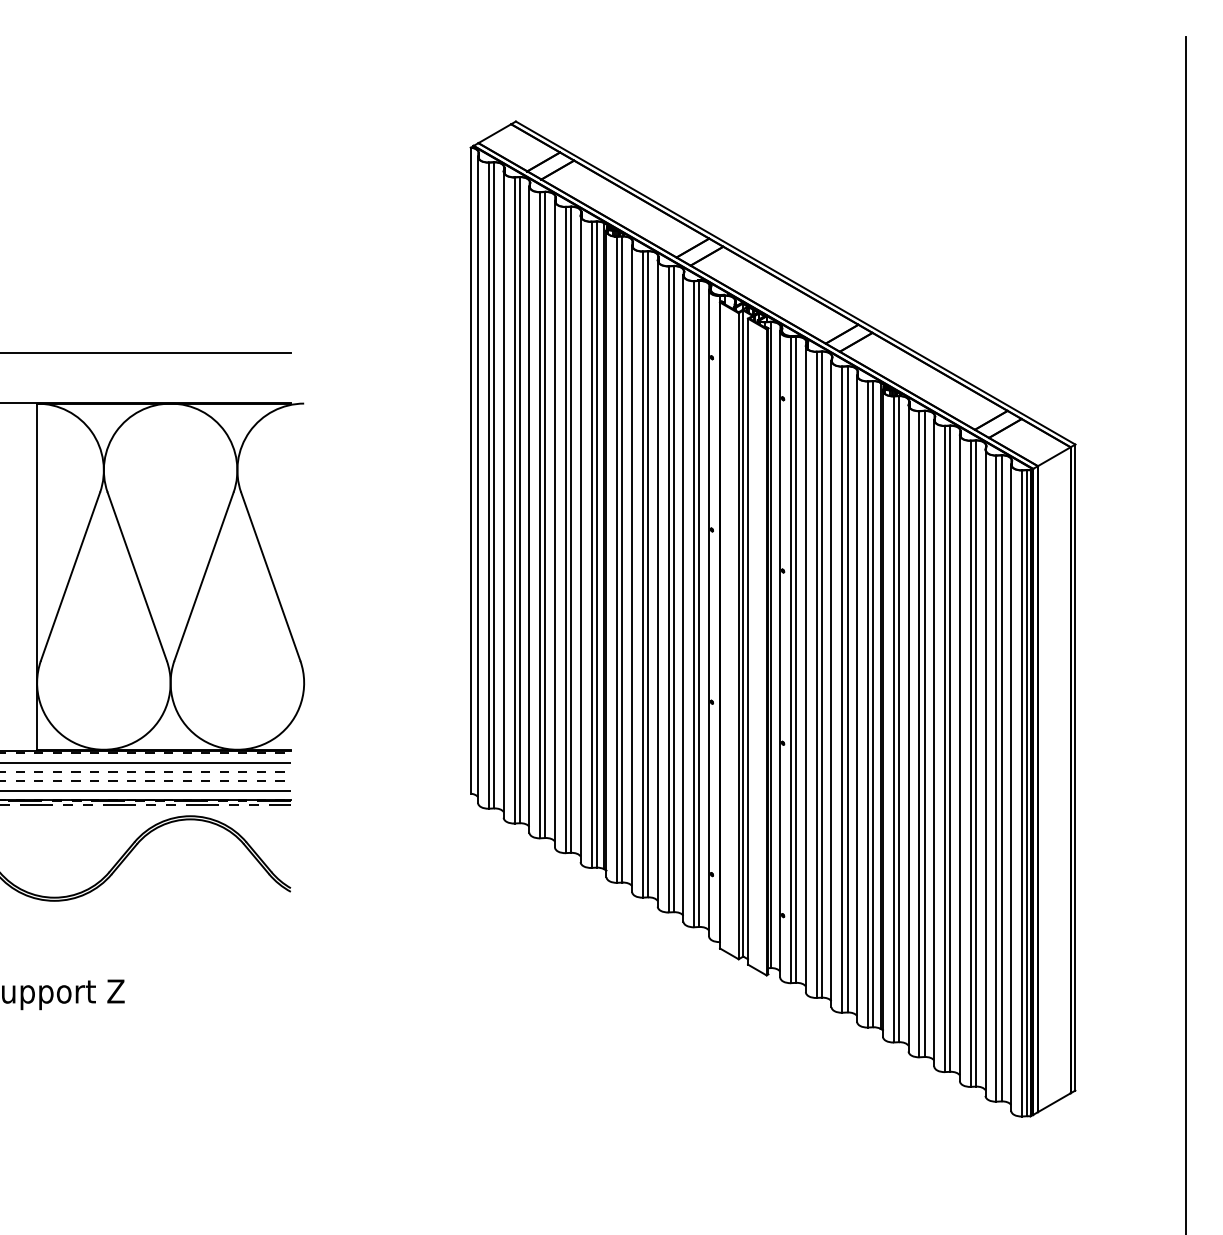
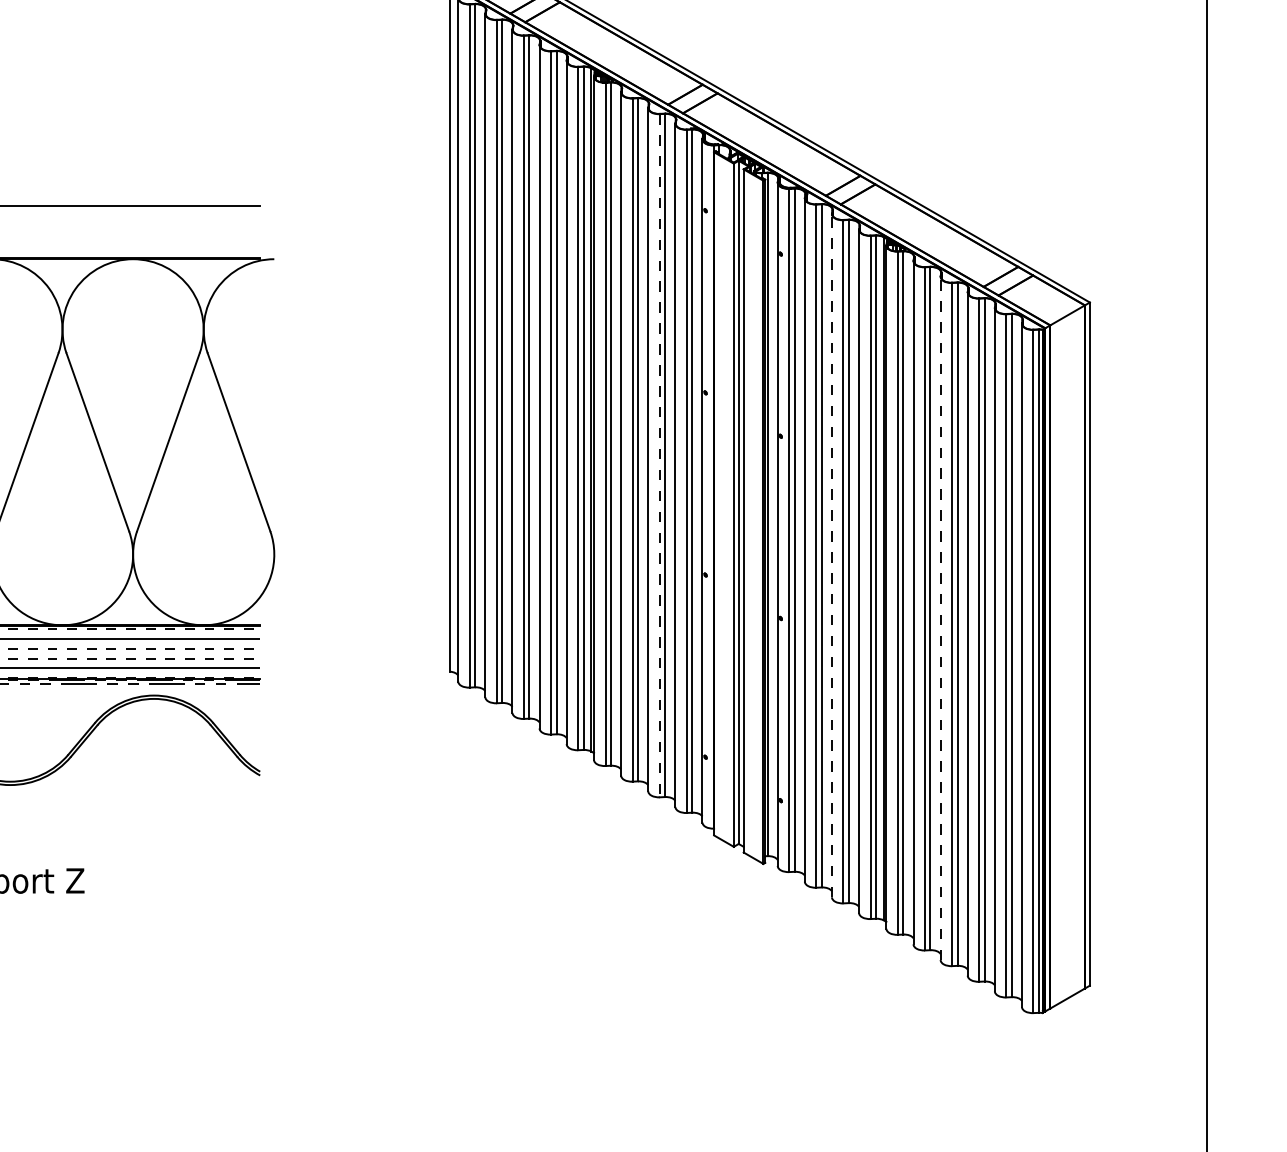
line: (668, 589) -> (659, 455), solid -> dashed
line: (831, 683) -> (831, 555), solid -> dashed
line: (934, 742) -> (940, 617), solid -> dashed

